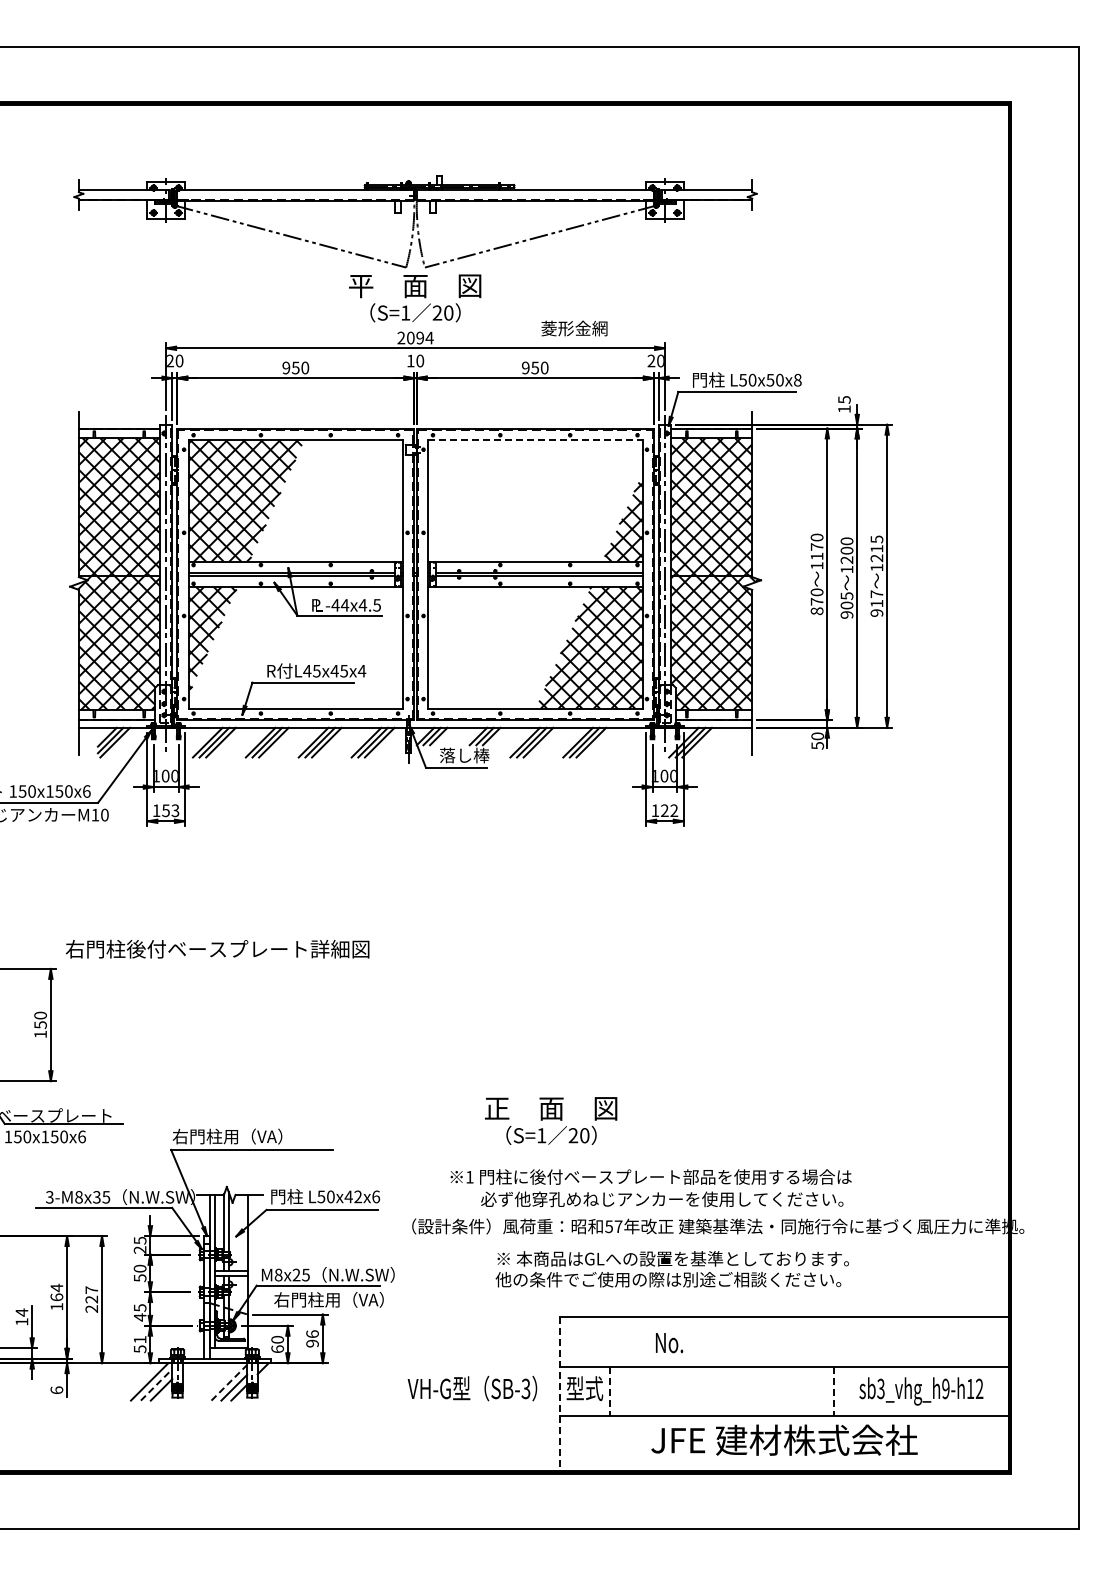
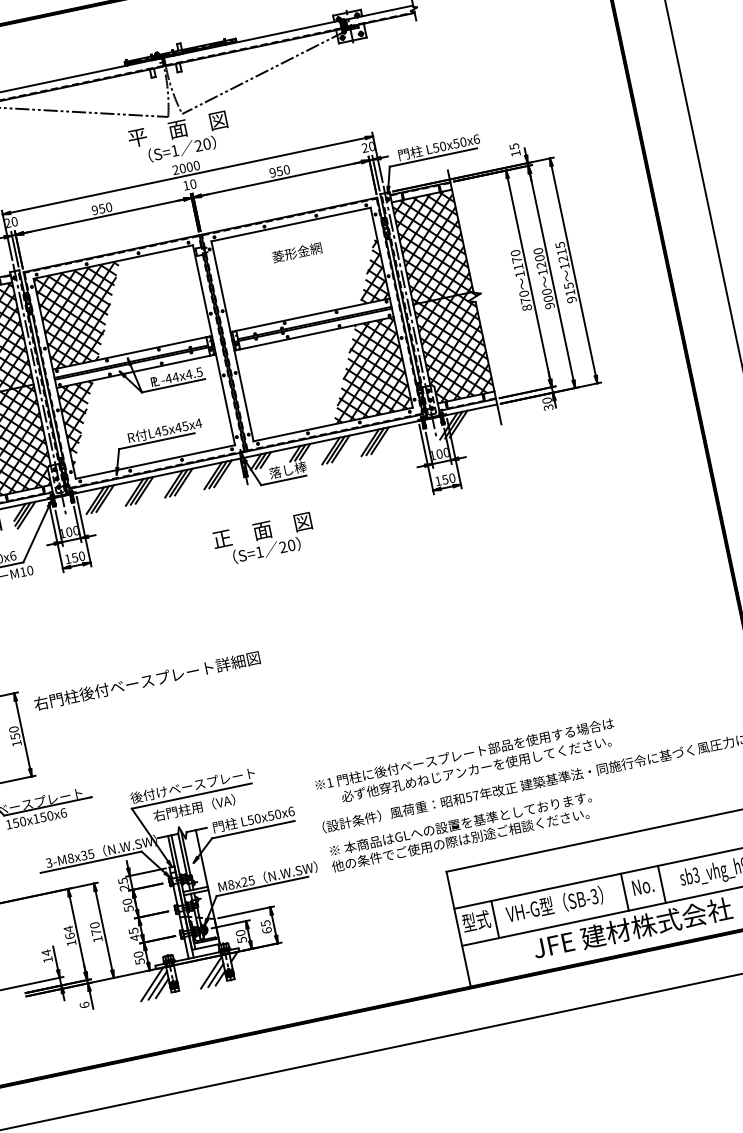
text: (574, 328) -> (297, 252), moved
text: (424, 337) -> (192, 166), 2094 -> 2000
text: (797, 379) -> (476, 138), L50x50x8 -> L50x50x6
line: (535, 439) -> (291, 224), dashed -> solid
text: (876, 594) -> (568, 286), 917 -> 915
text: (846, 596) -> (546, 292), 905 -> 900
text: (817, 745) -> (548, 407), 50 -> 30
text: (175, 810) -> (81, 556), 153 -> 150
text: (669, 810) -> (448, 478), 122 -> 150
text: (217, 948) -> (146, 680), moved
text: (551, 1120) -> (264, 539), moved
text: (255, 1136) -> (192, 785), 右門柱用（VA） -> 後付けベースプレート
text: (650, 1188) -> (465, 762), moved
text: (353, 1196) -> (274, 814), L50x42x6 -> L50x50x6
text: (671, 1269) -> (461, 832), moved
text: (91, 1299) -> (96, 932), 227 -> 170
text: (328, 1299) -> (193, 807), moved
text: (312, 1338) -> (266, 926), 96 -> 65
text: (139, 1339) -> (138, 954), 51 -> 50
text: (669, 1343) -> (643, 886), moved
text: (277, 1349) -> (242, 940), 60 -> 50
line: (229, 1382) -> (211, 972), dashed -> solid
line: (156, 1384) -> (157, 985), dashed -> solid
text: (472, 1388) -> (554, 904), moved
line: (609, 1391) -> (495, 919), dashed -> solid
line: (784, 1391) -> (624, 892), added
line: (834, 1391) -> (662, 884), dashed -> solid
line: (559, 1394) -> (458, 929), dashed -> solid

